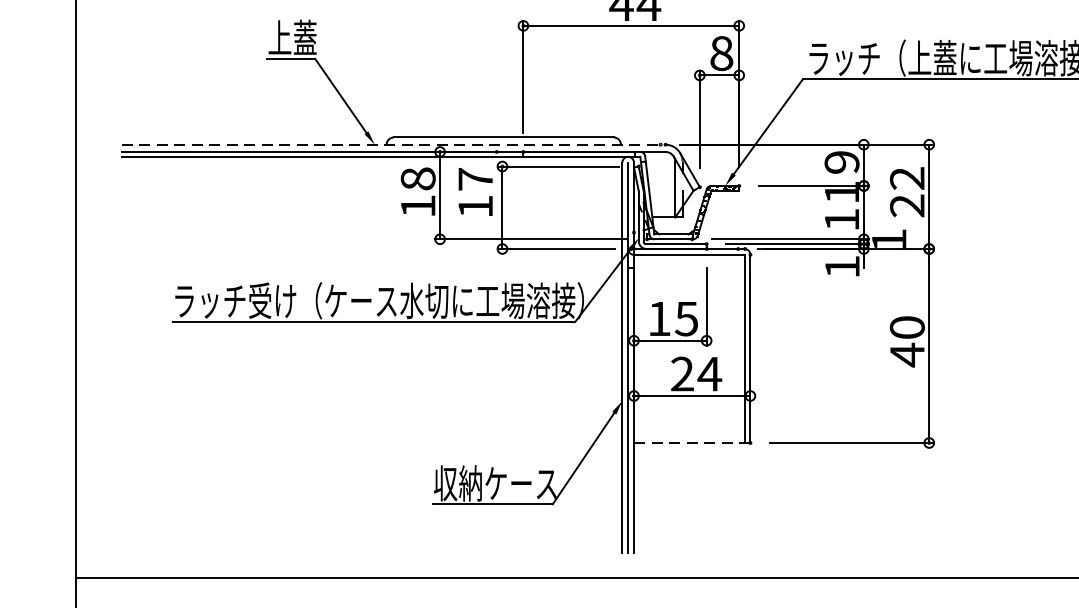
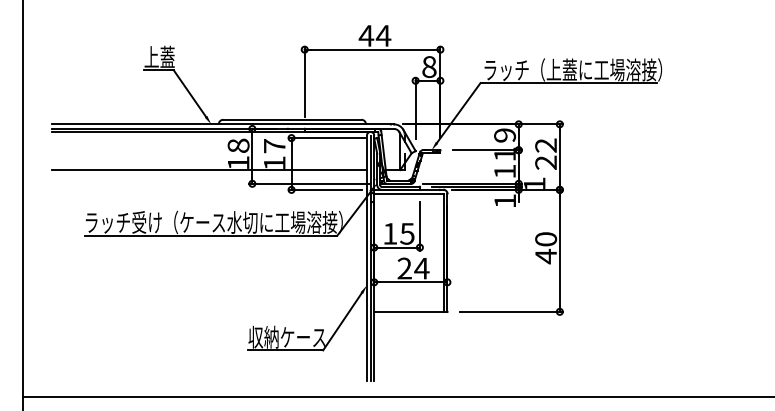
line: (394, 144) -> (223, 124), dashed -> solid
line: (371, 218) -> (209, 170), added
line: (691, 442) -> (410, 311), dashed -> solid

